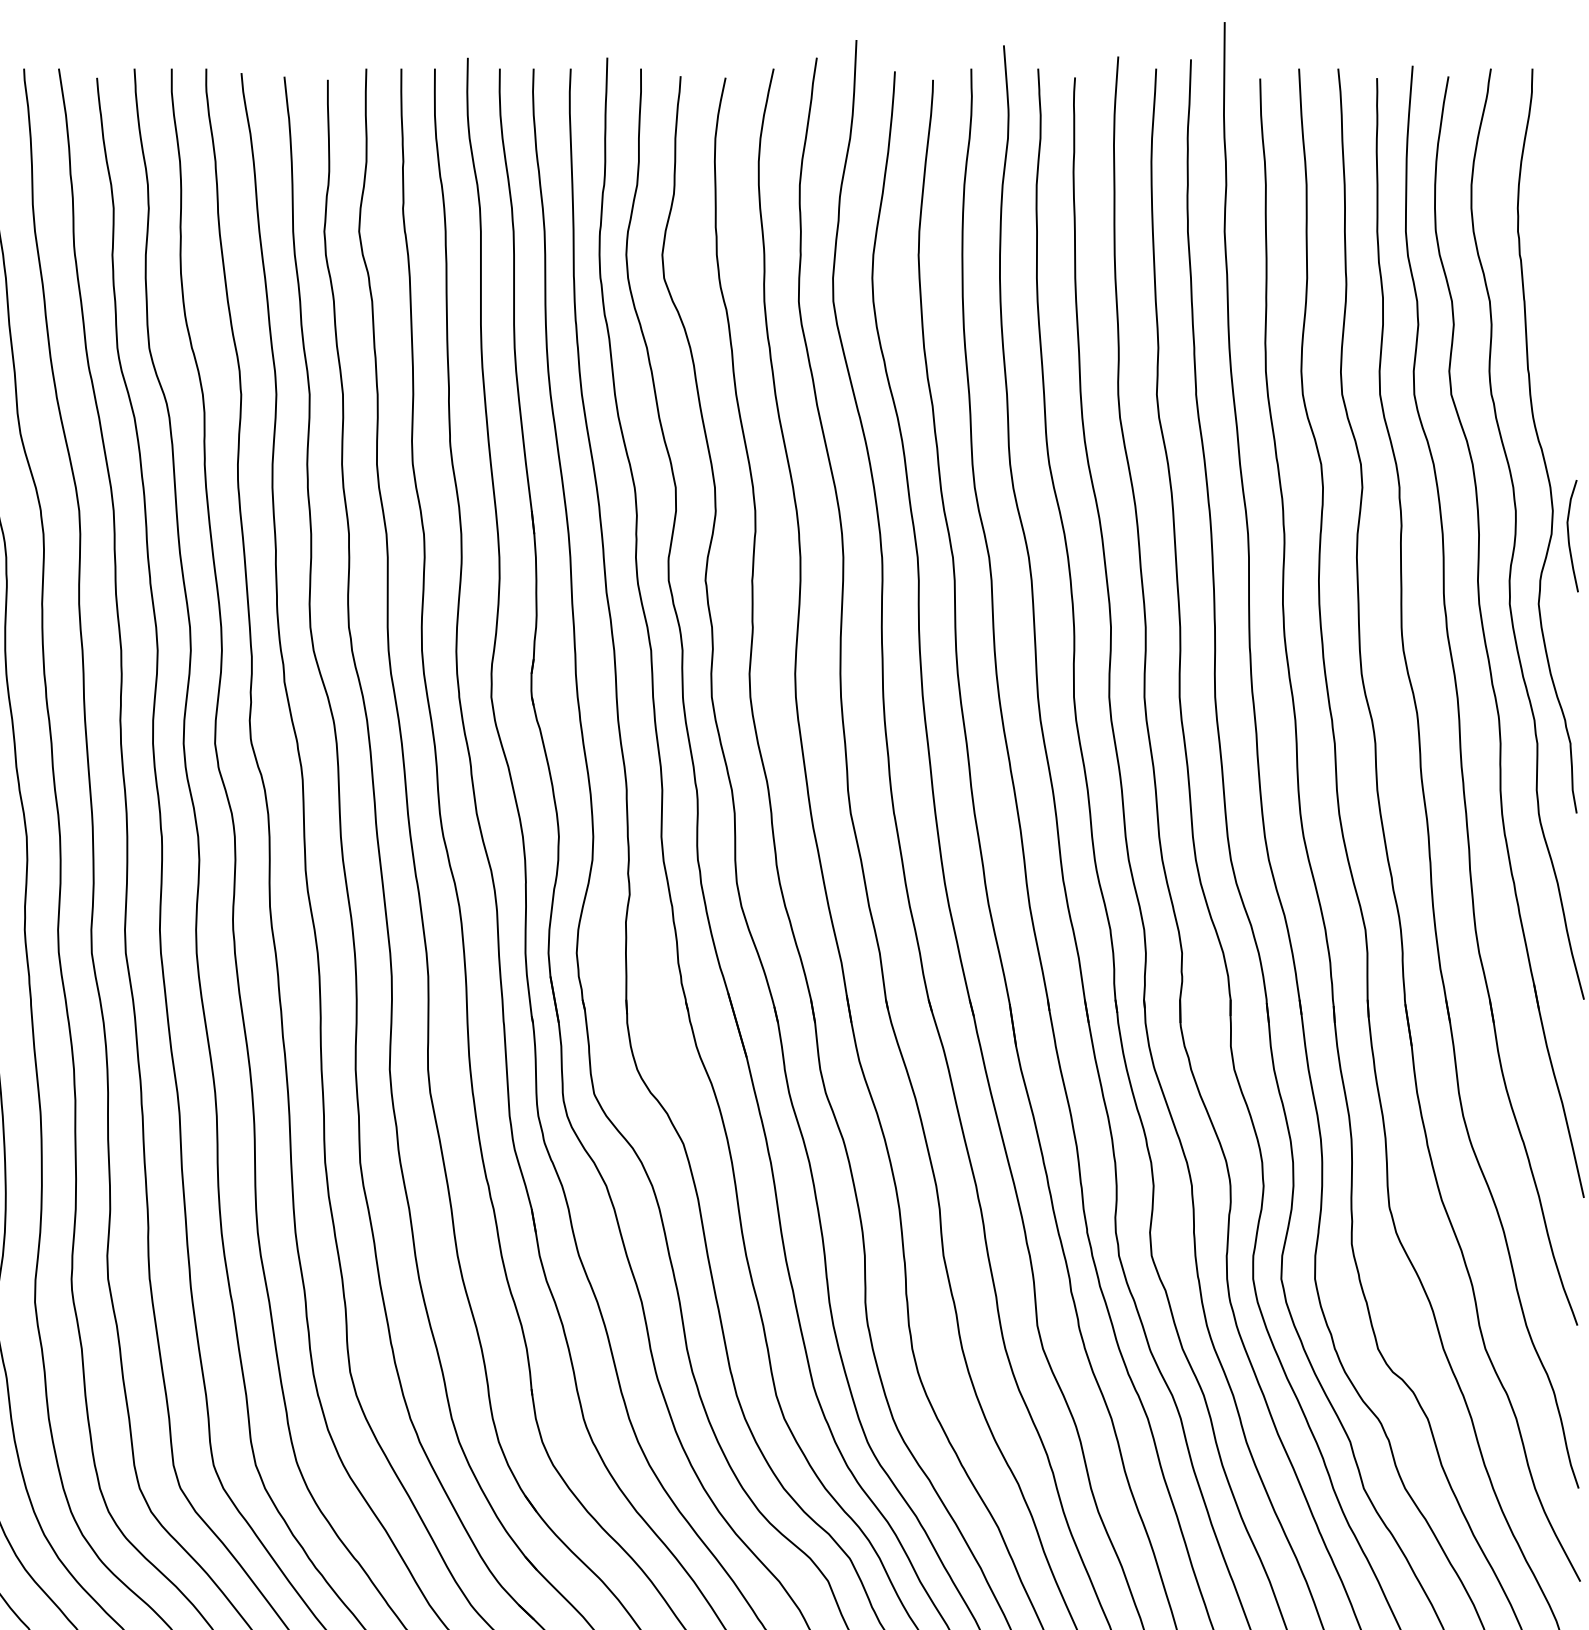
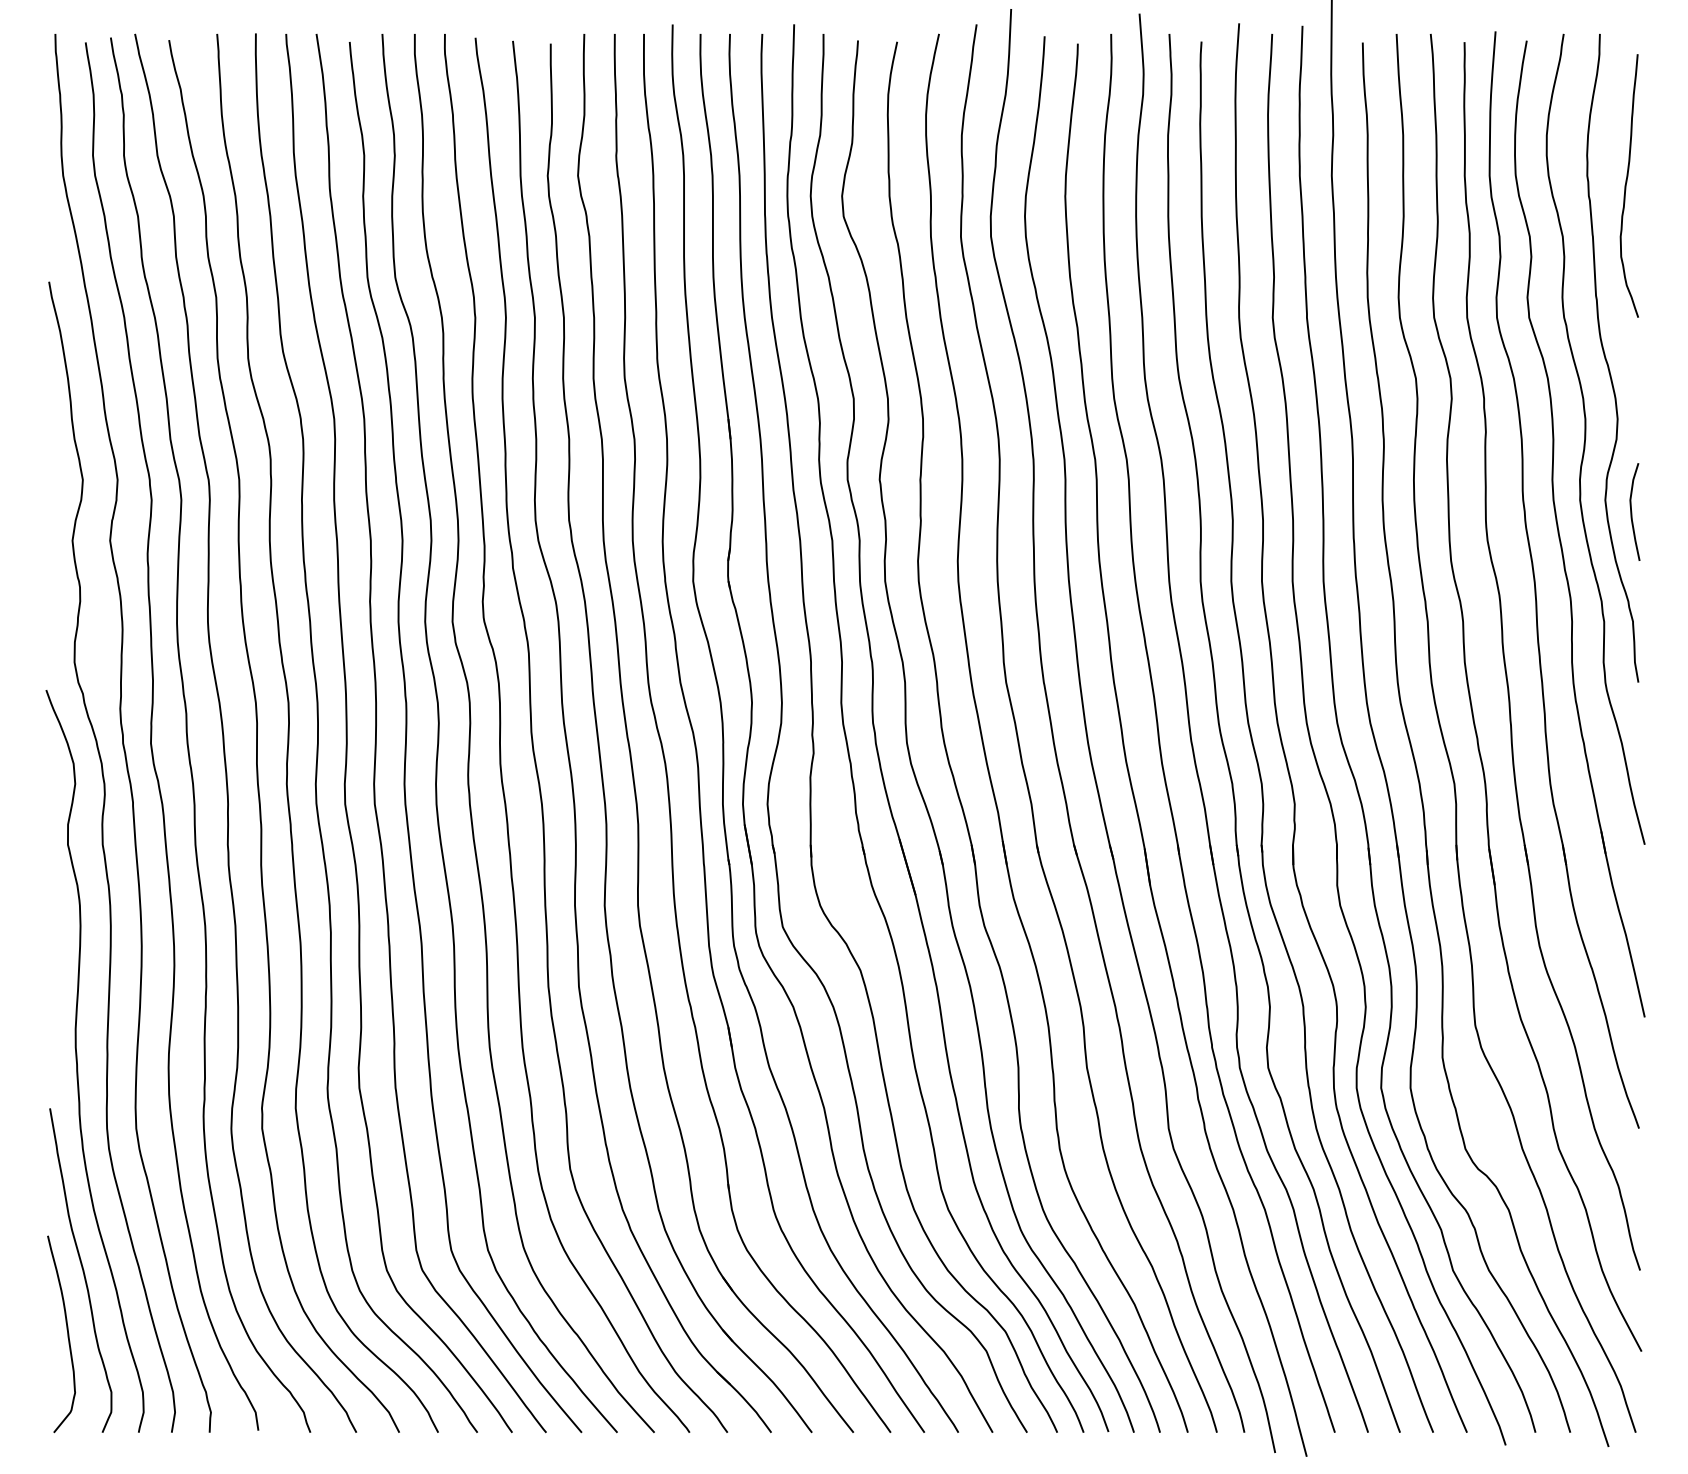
curve: (1563, 242) -> (1626, 185), added
curve: (1569, 535) -> (1632, 511), moved

